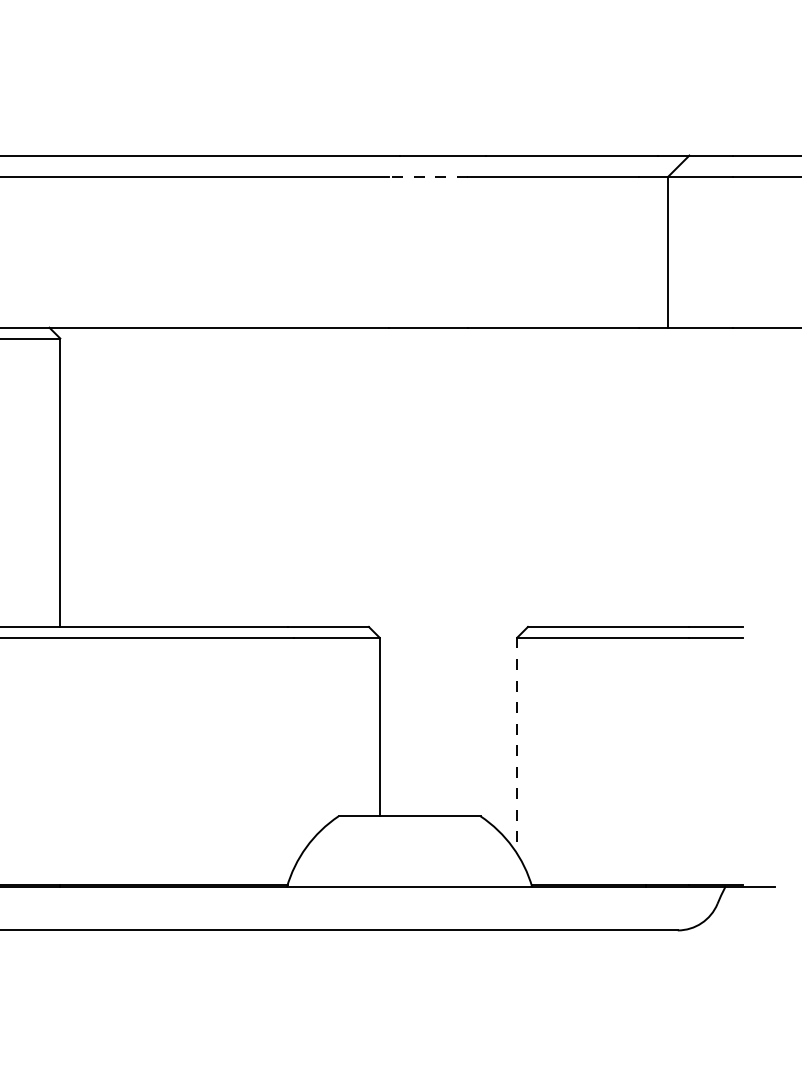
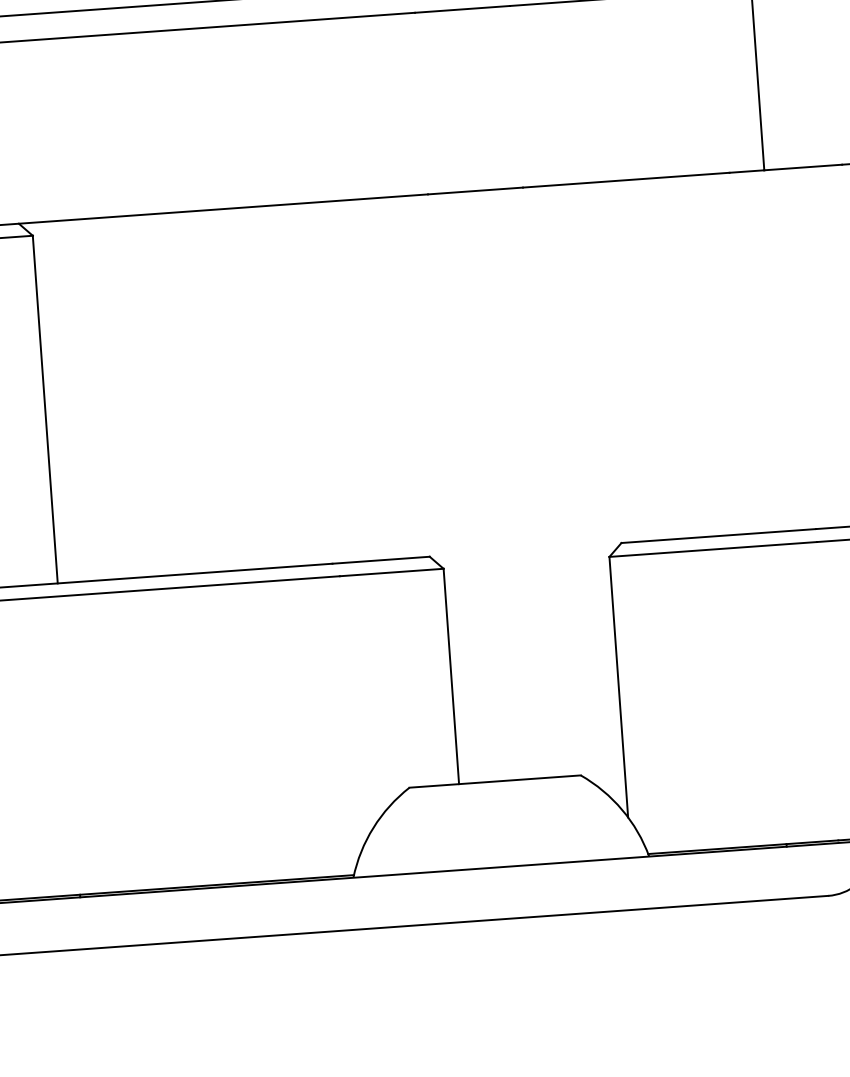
line: (427, 177) -> (461, 9), dashed -> solid
line: (517, 746) -> (619, 688), dashed -> solid

